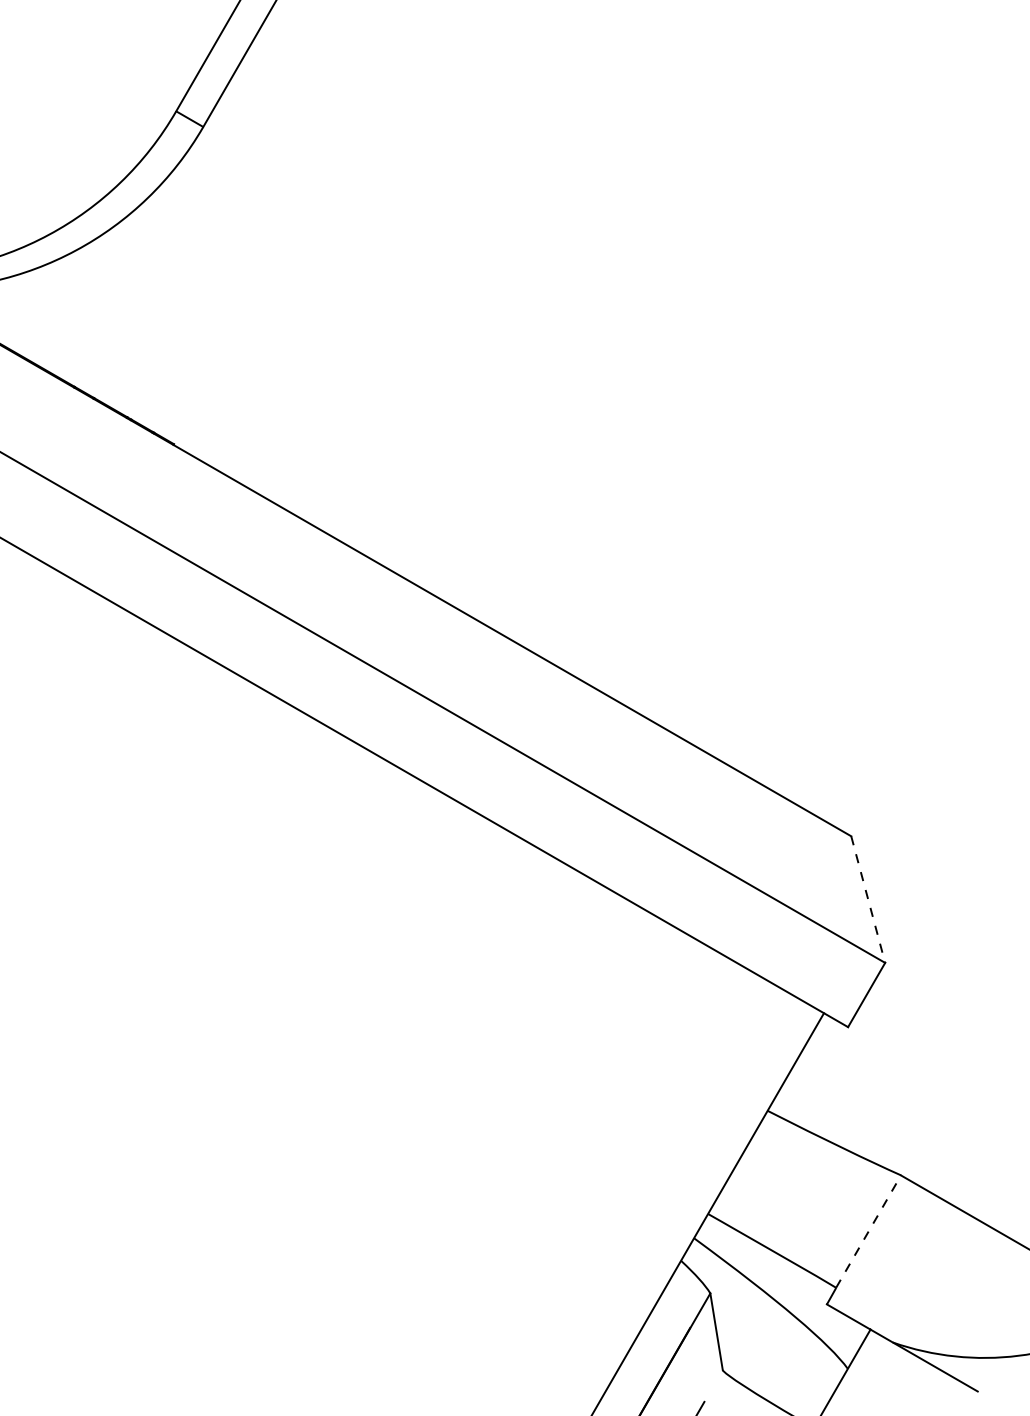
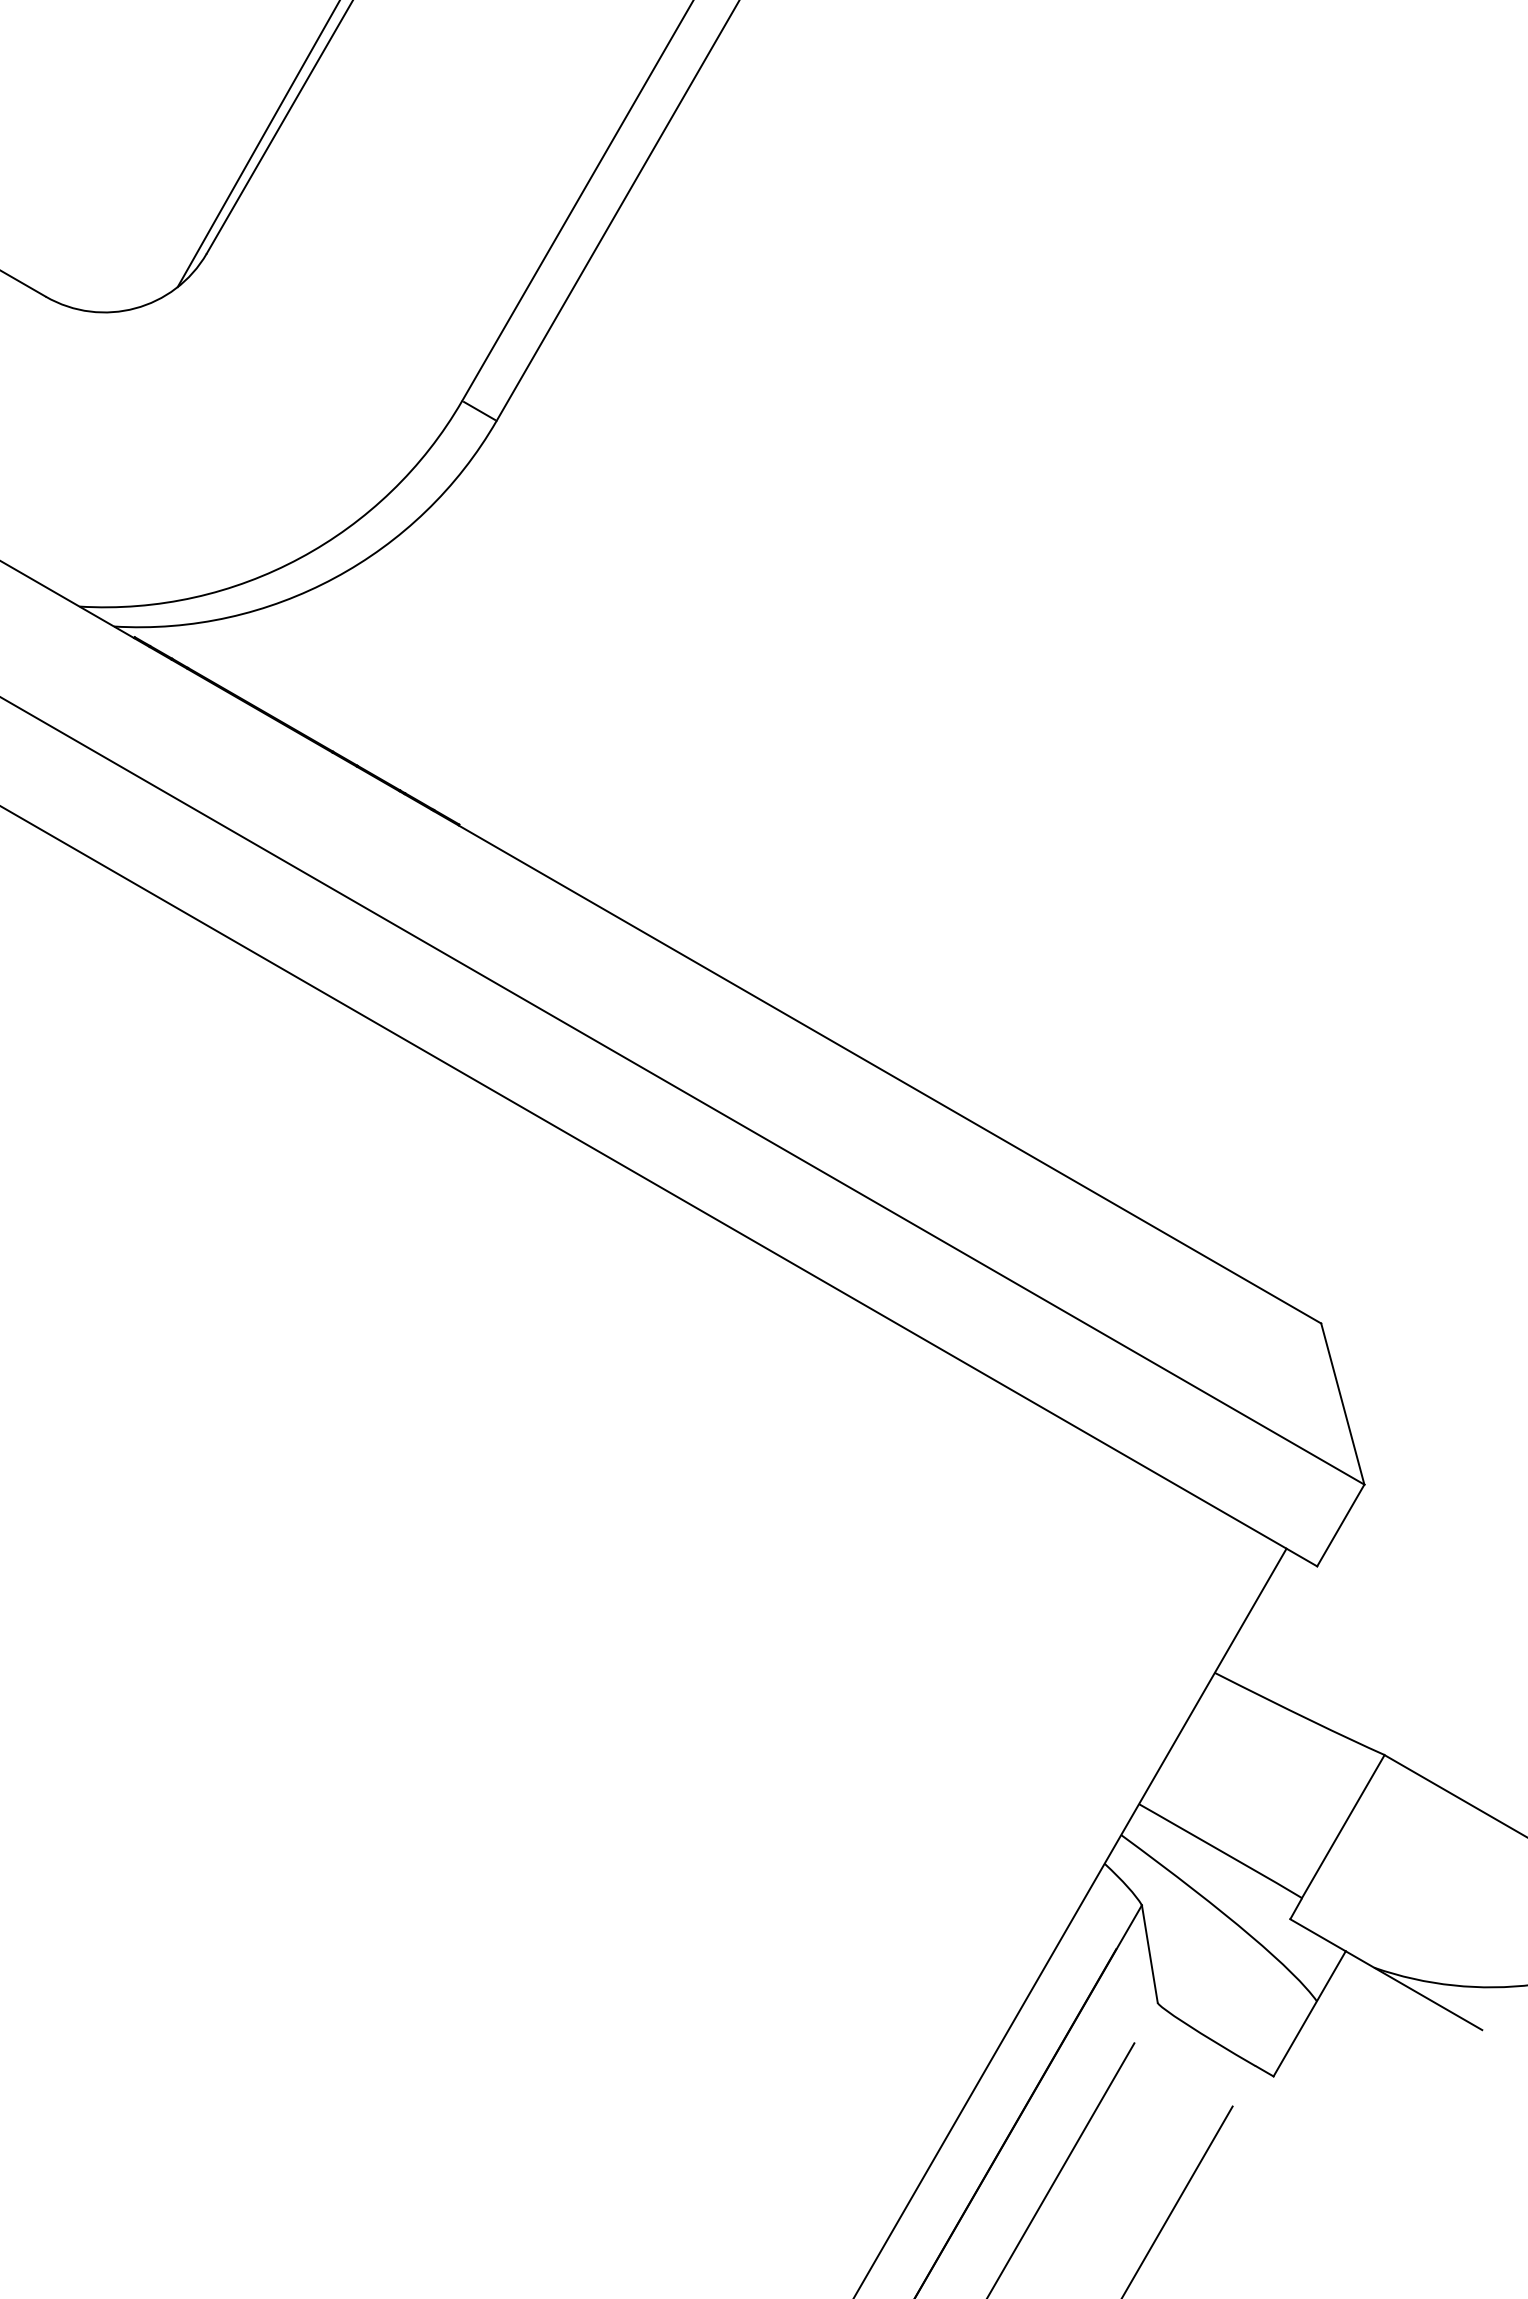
line: (867, 899) -> (1342, 1404), dashed -> solid
line: (868, 1231) -> (1343, 1826), dashed -> solid

